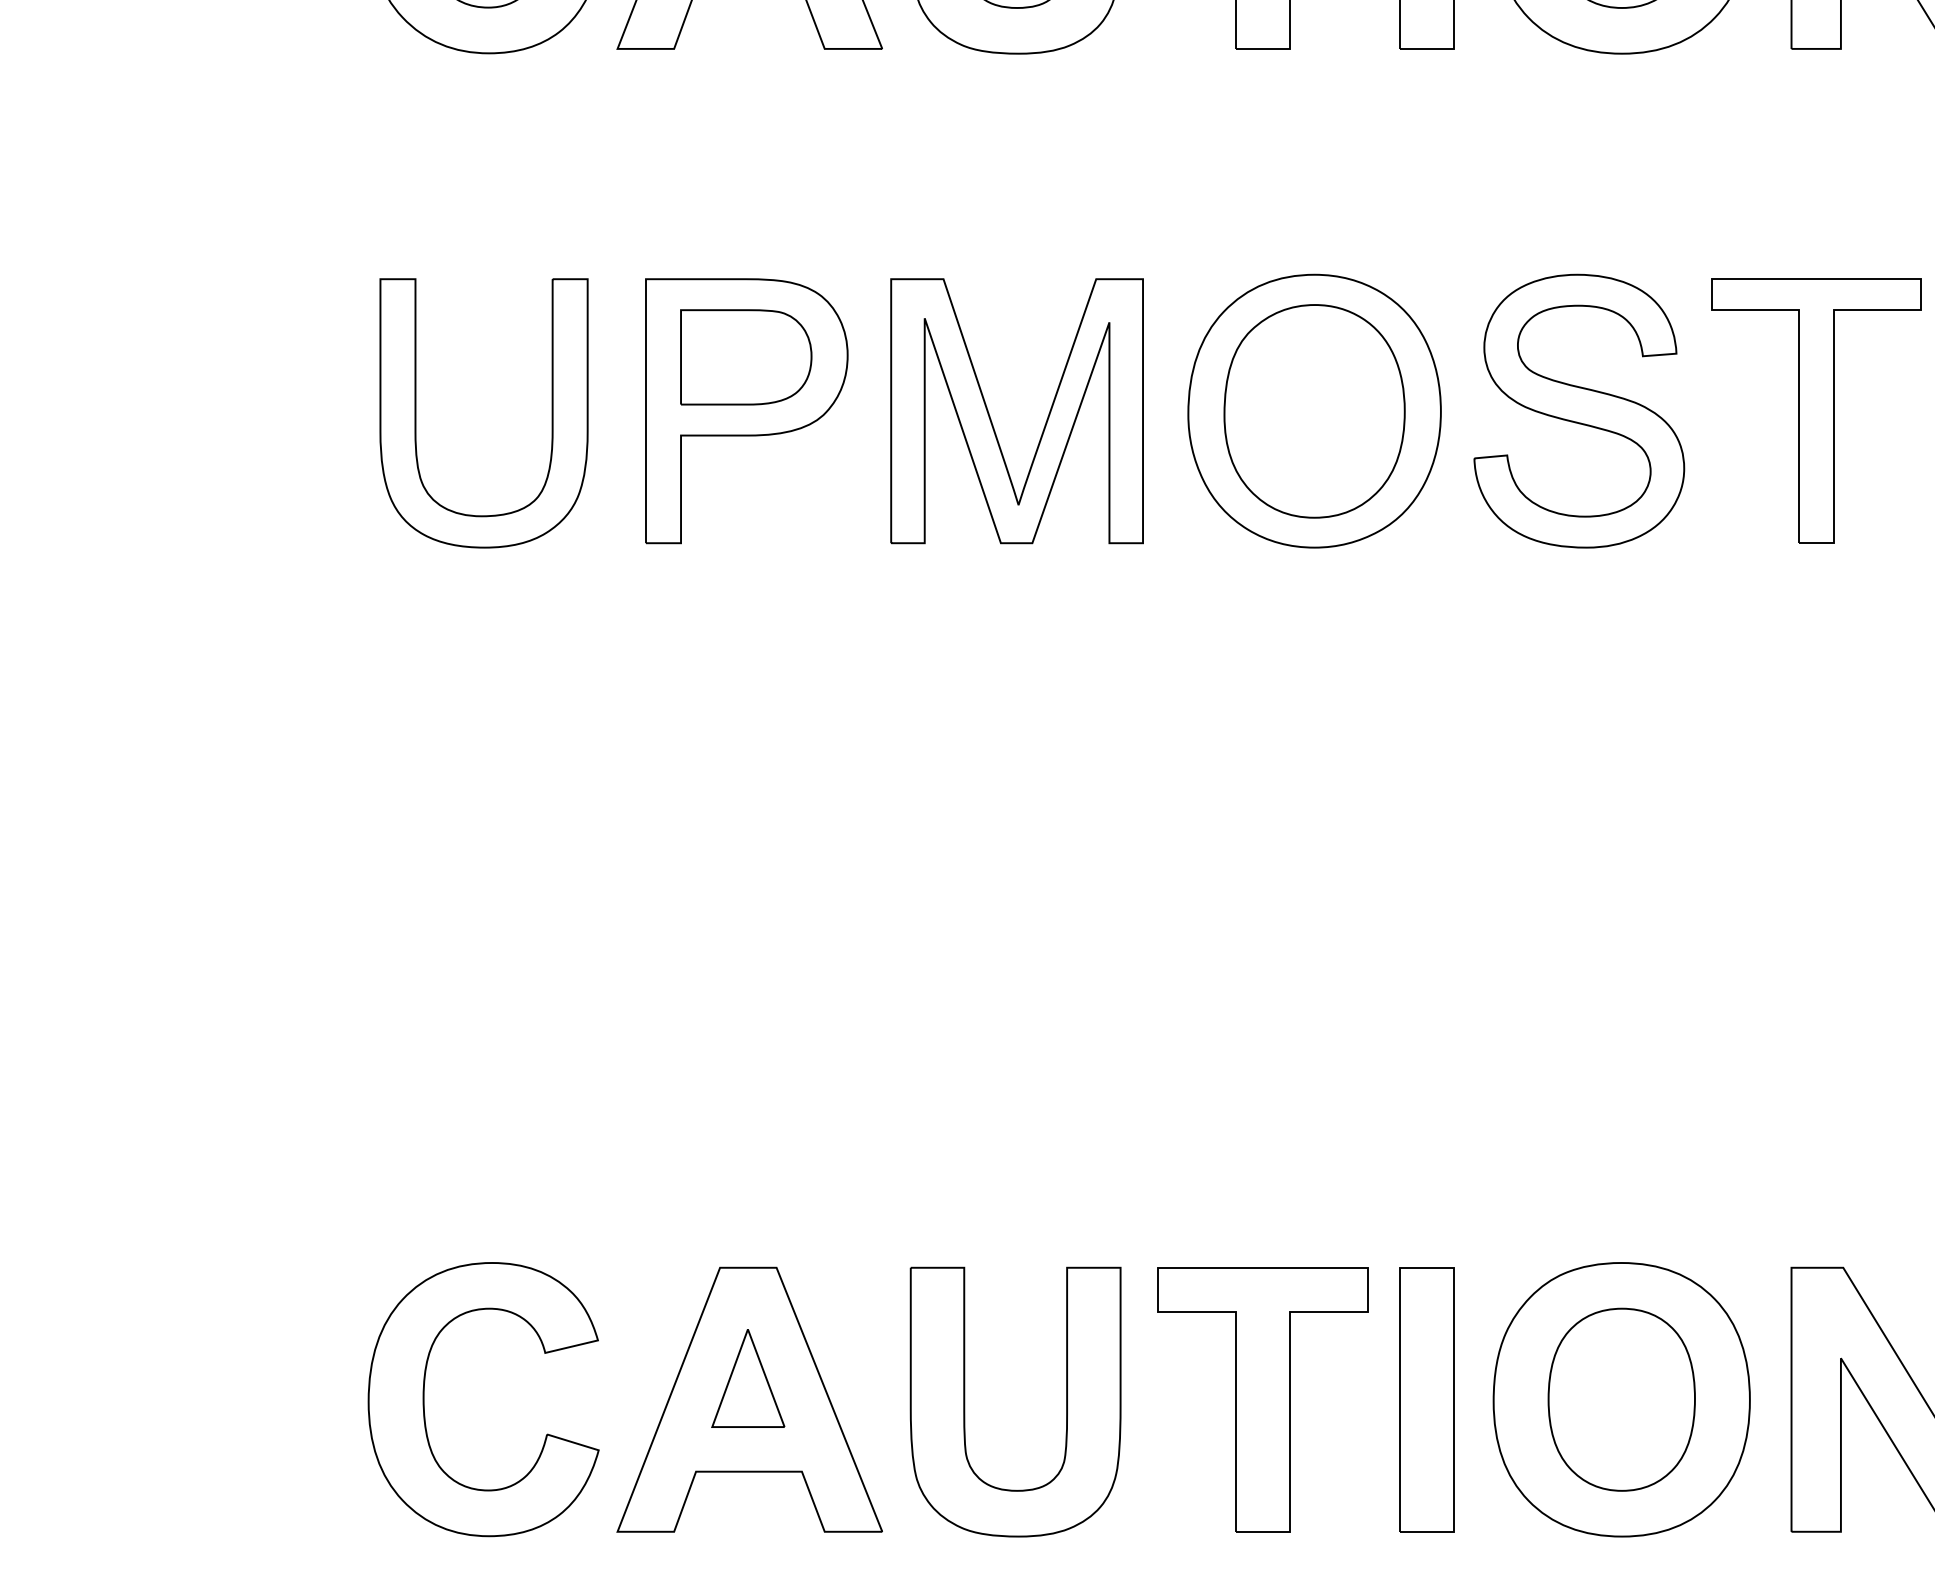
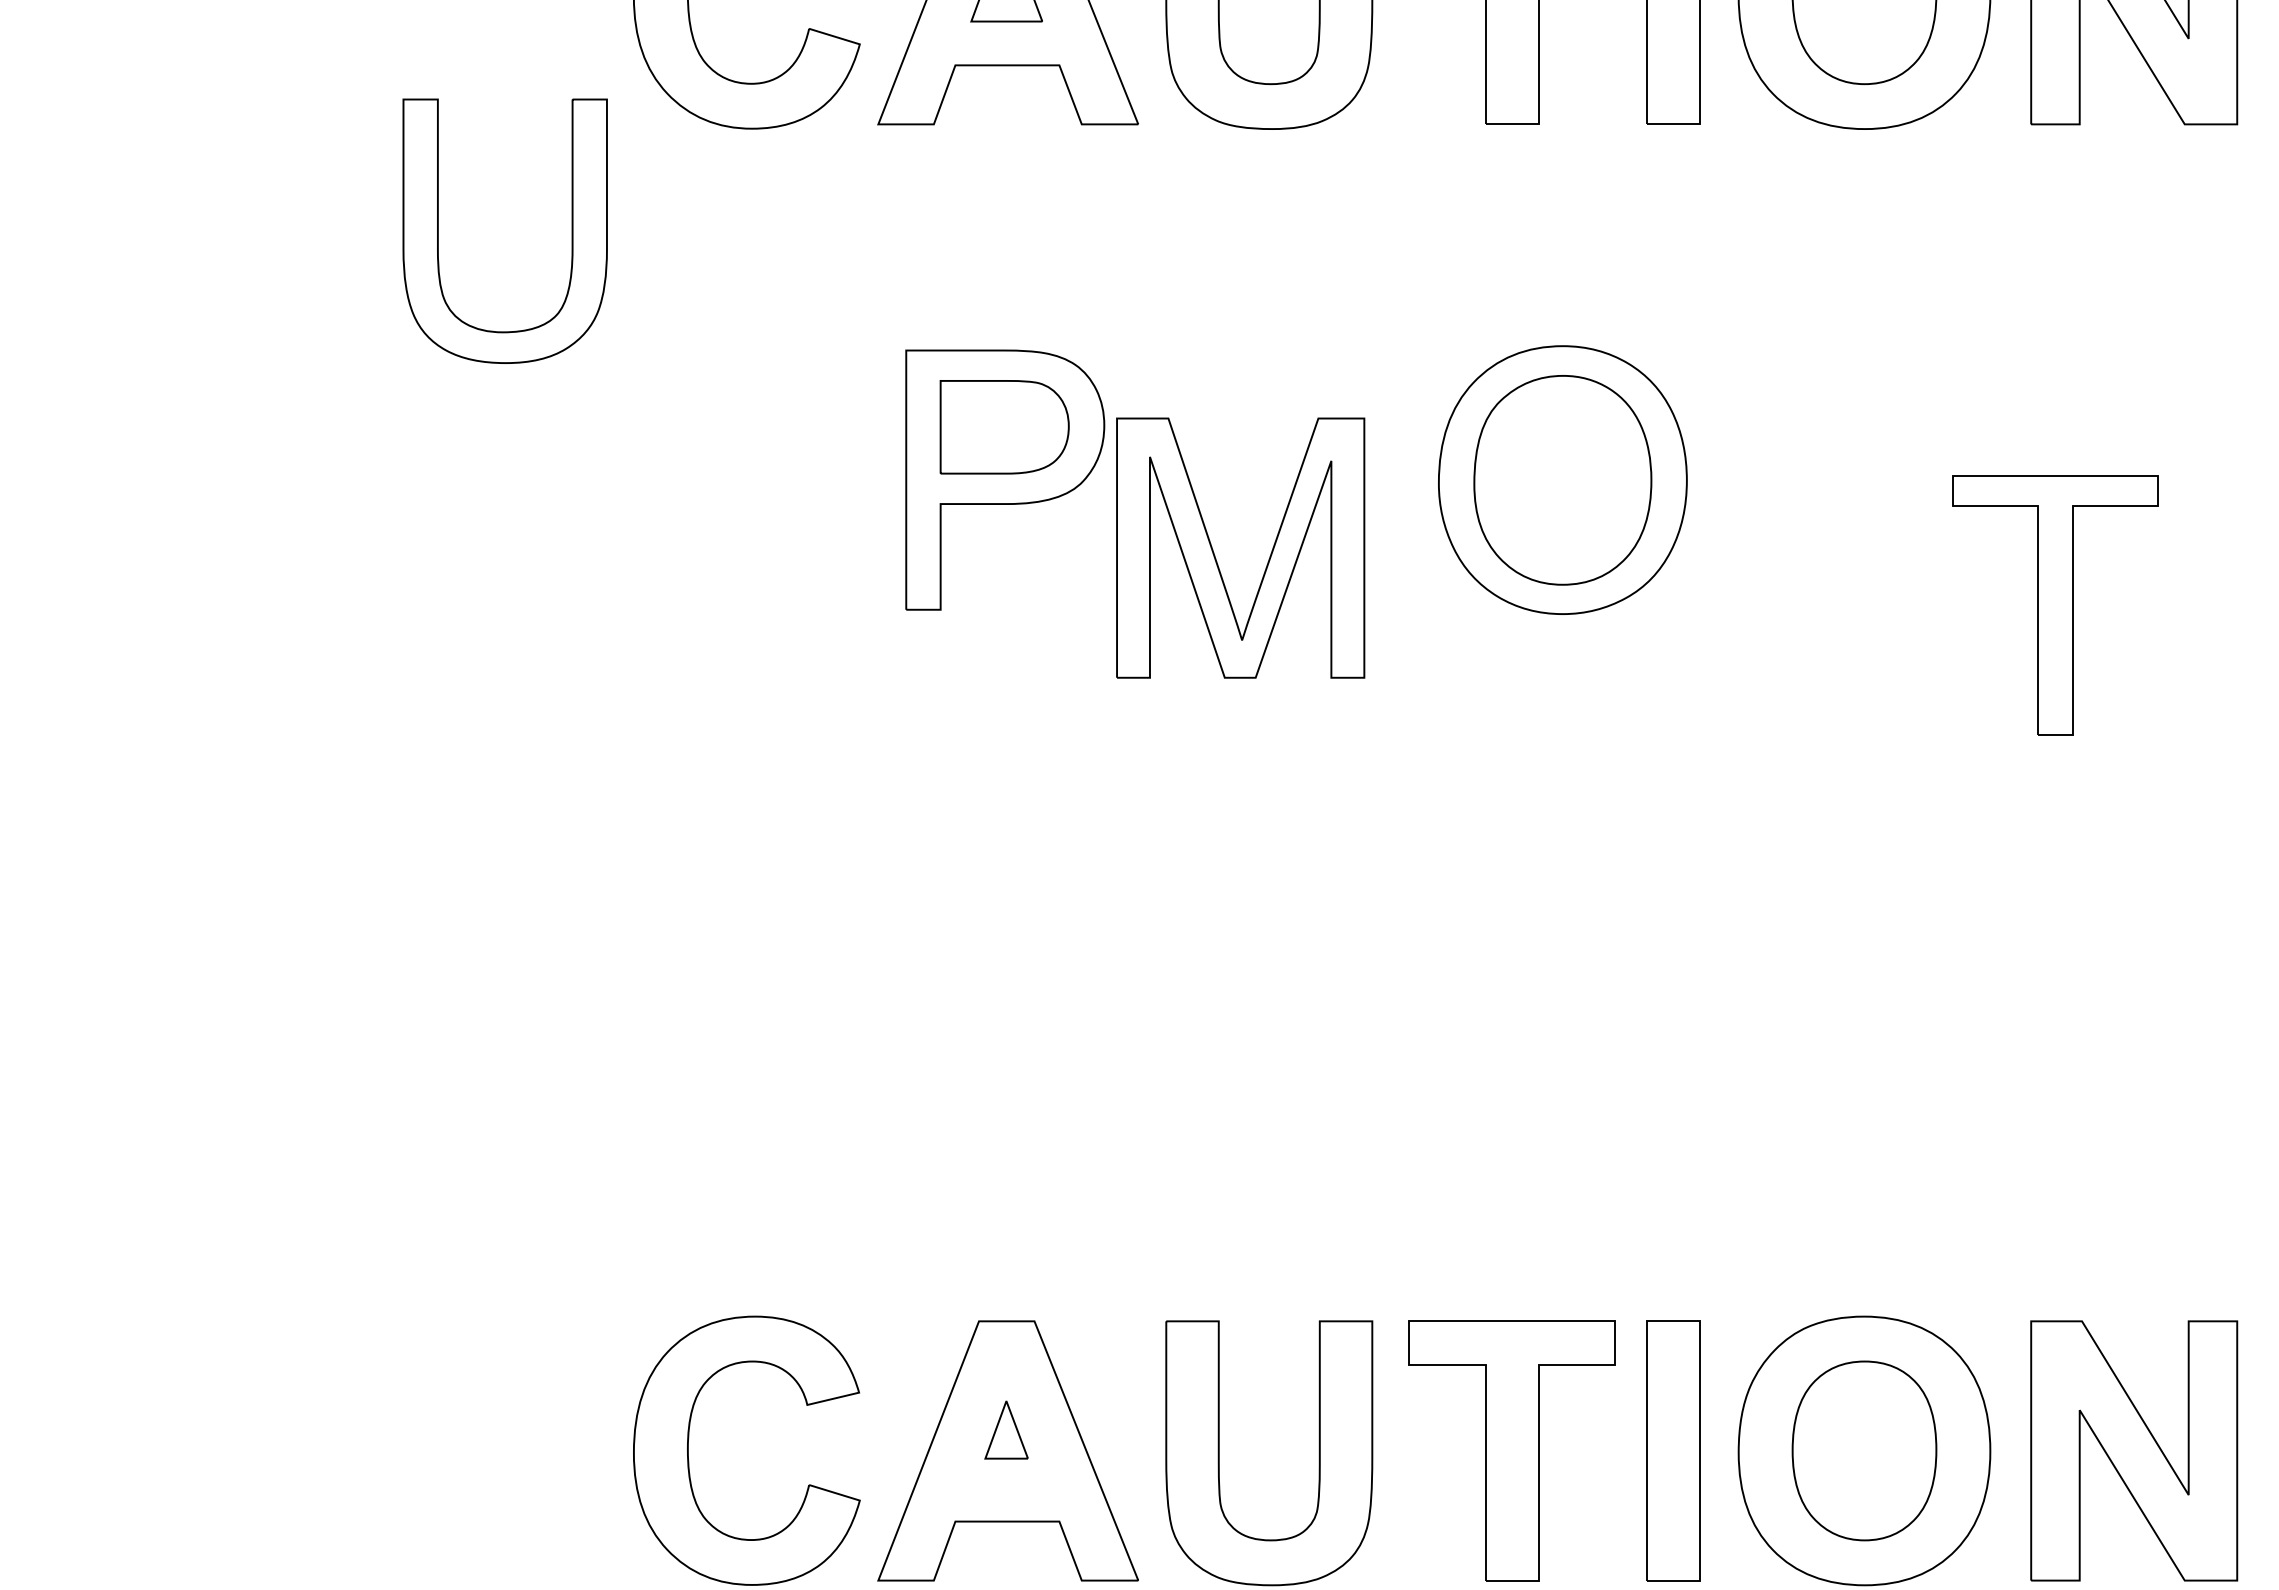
part: (1579, 410) -> (1822, 479), removed
part: (1816, 411) -> (2055, 605), moved
part: (416, 412) -> (438, 230), moved
part: (991, 418) -> (1215, 555), moved
part: (748, 1377) -> (1006, 1429), size x0.6

